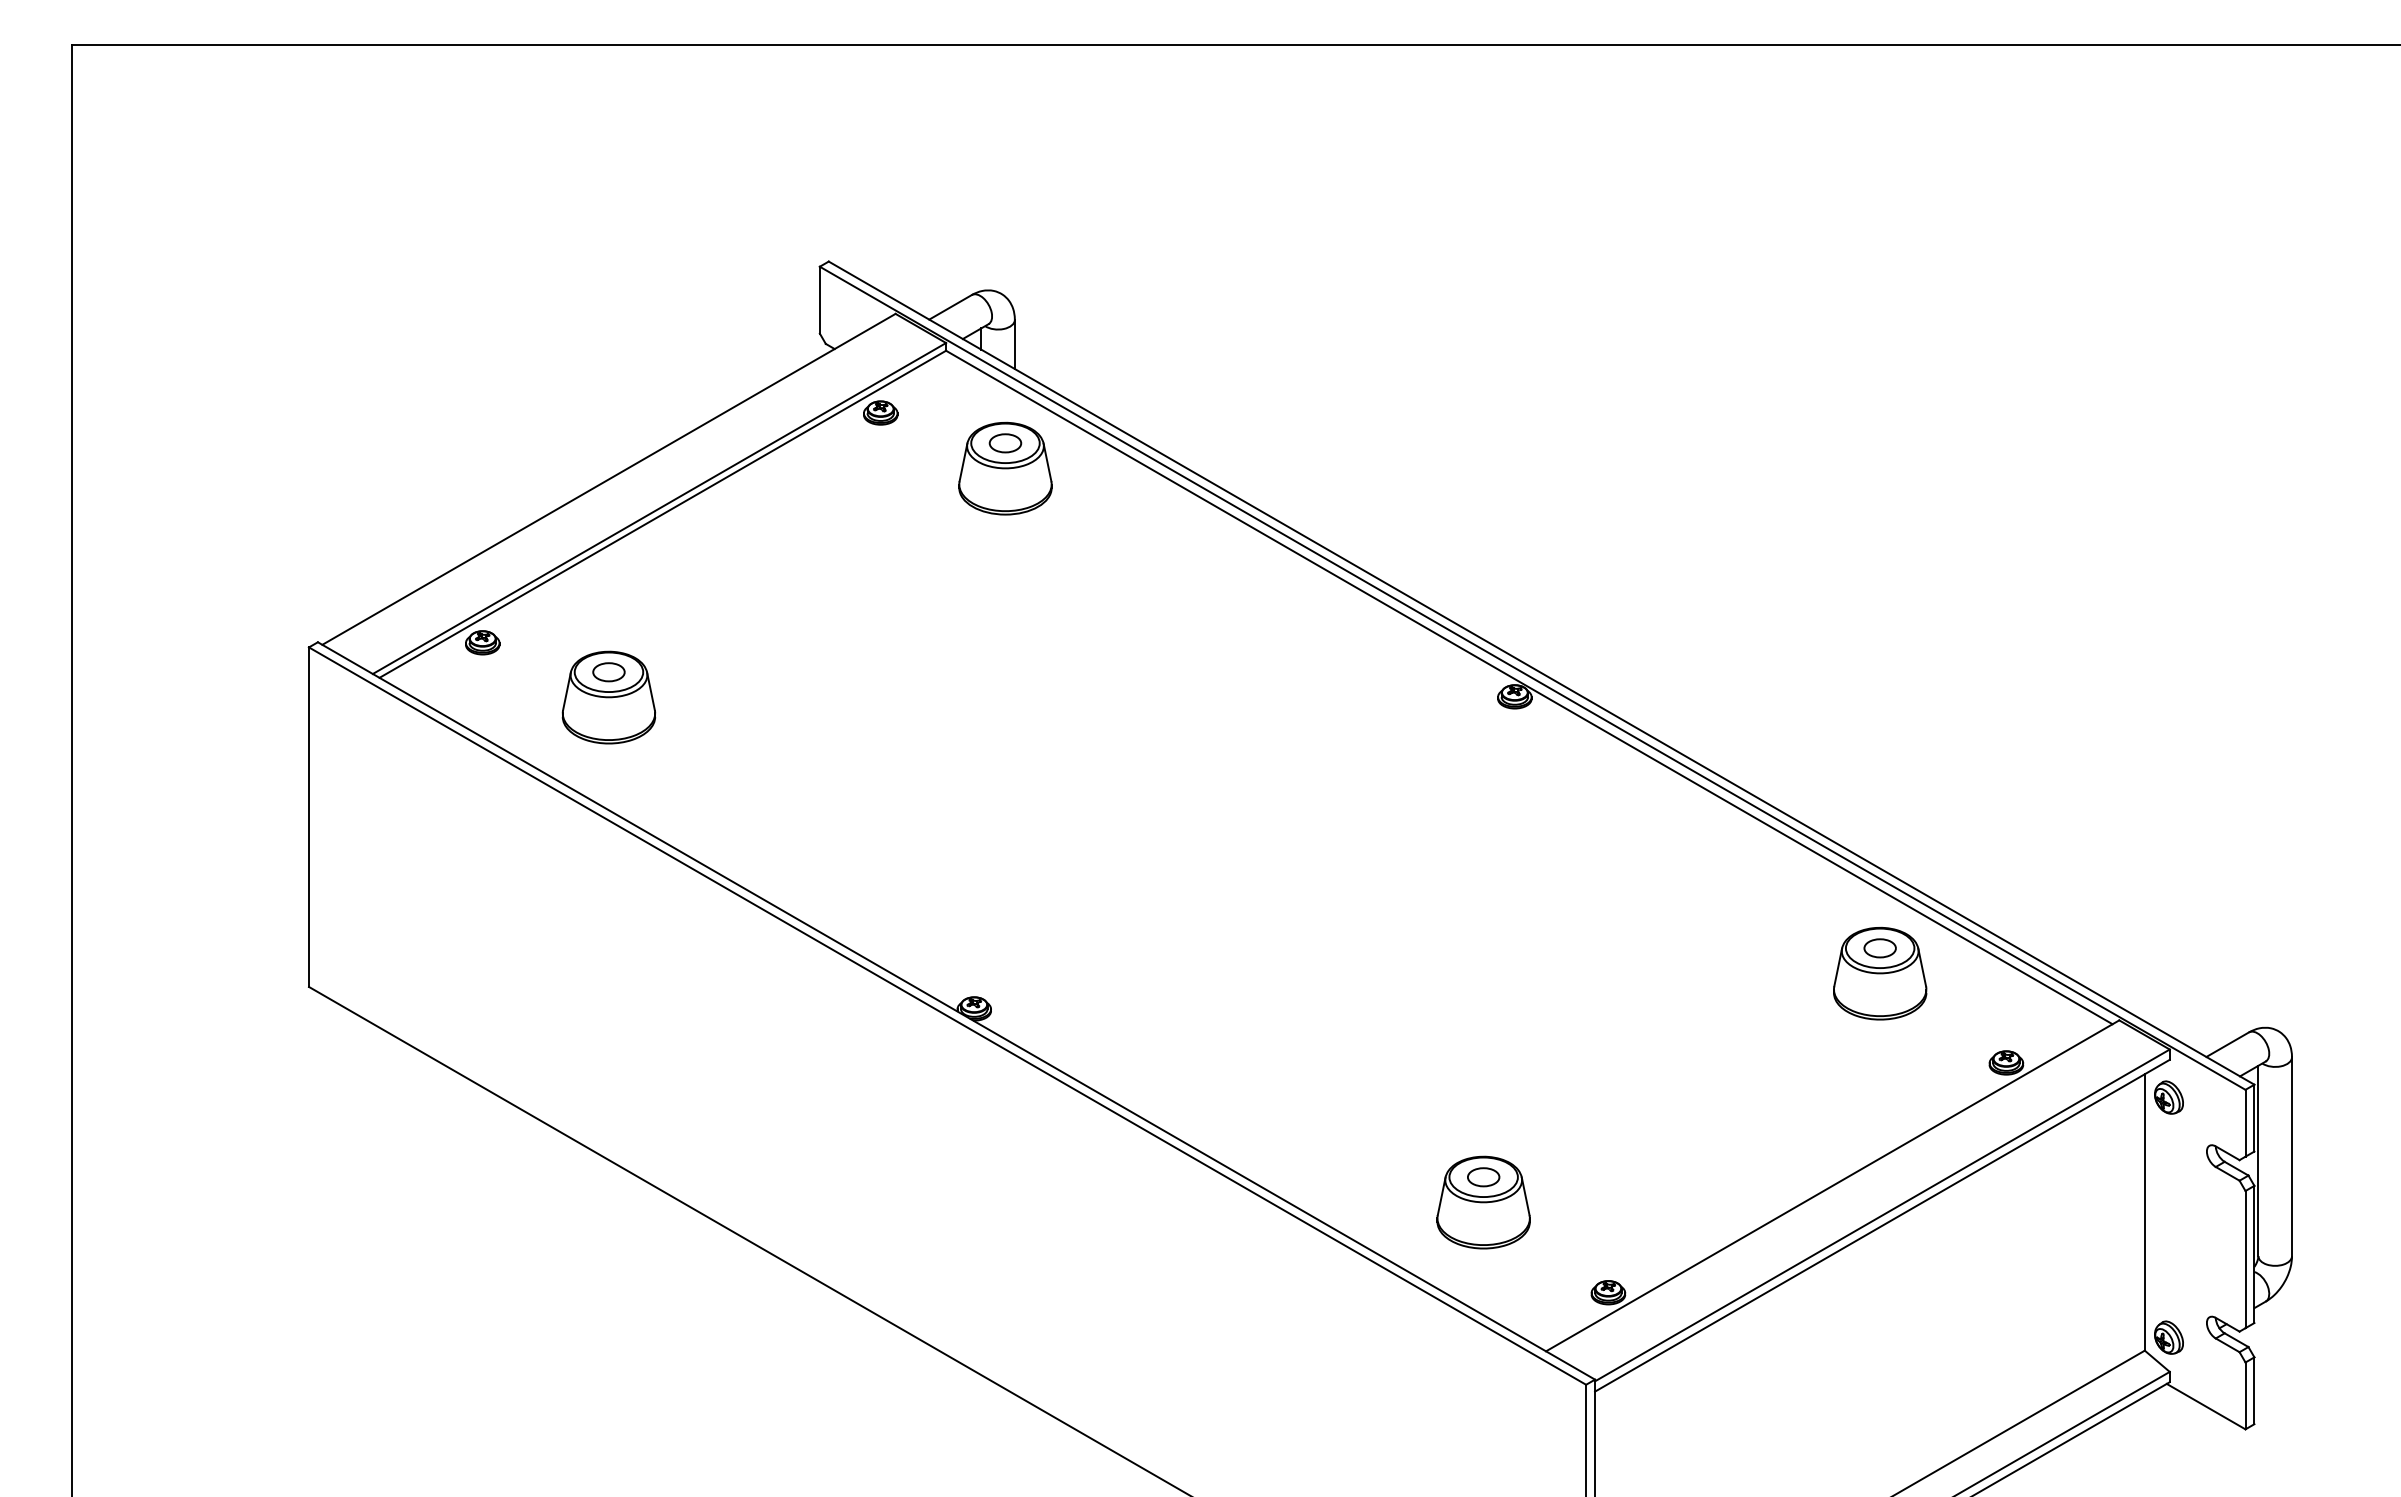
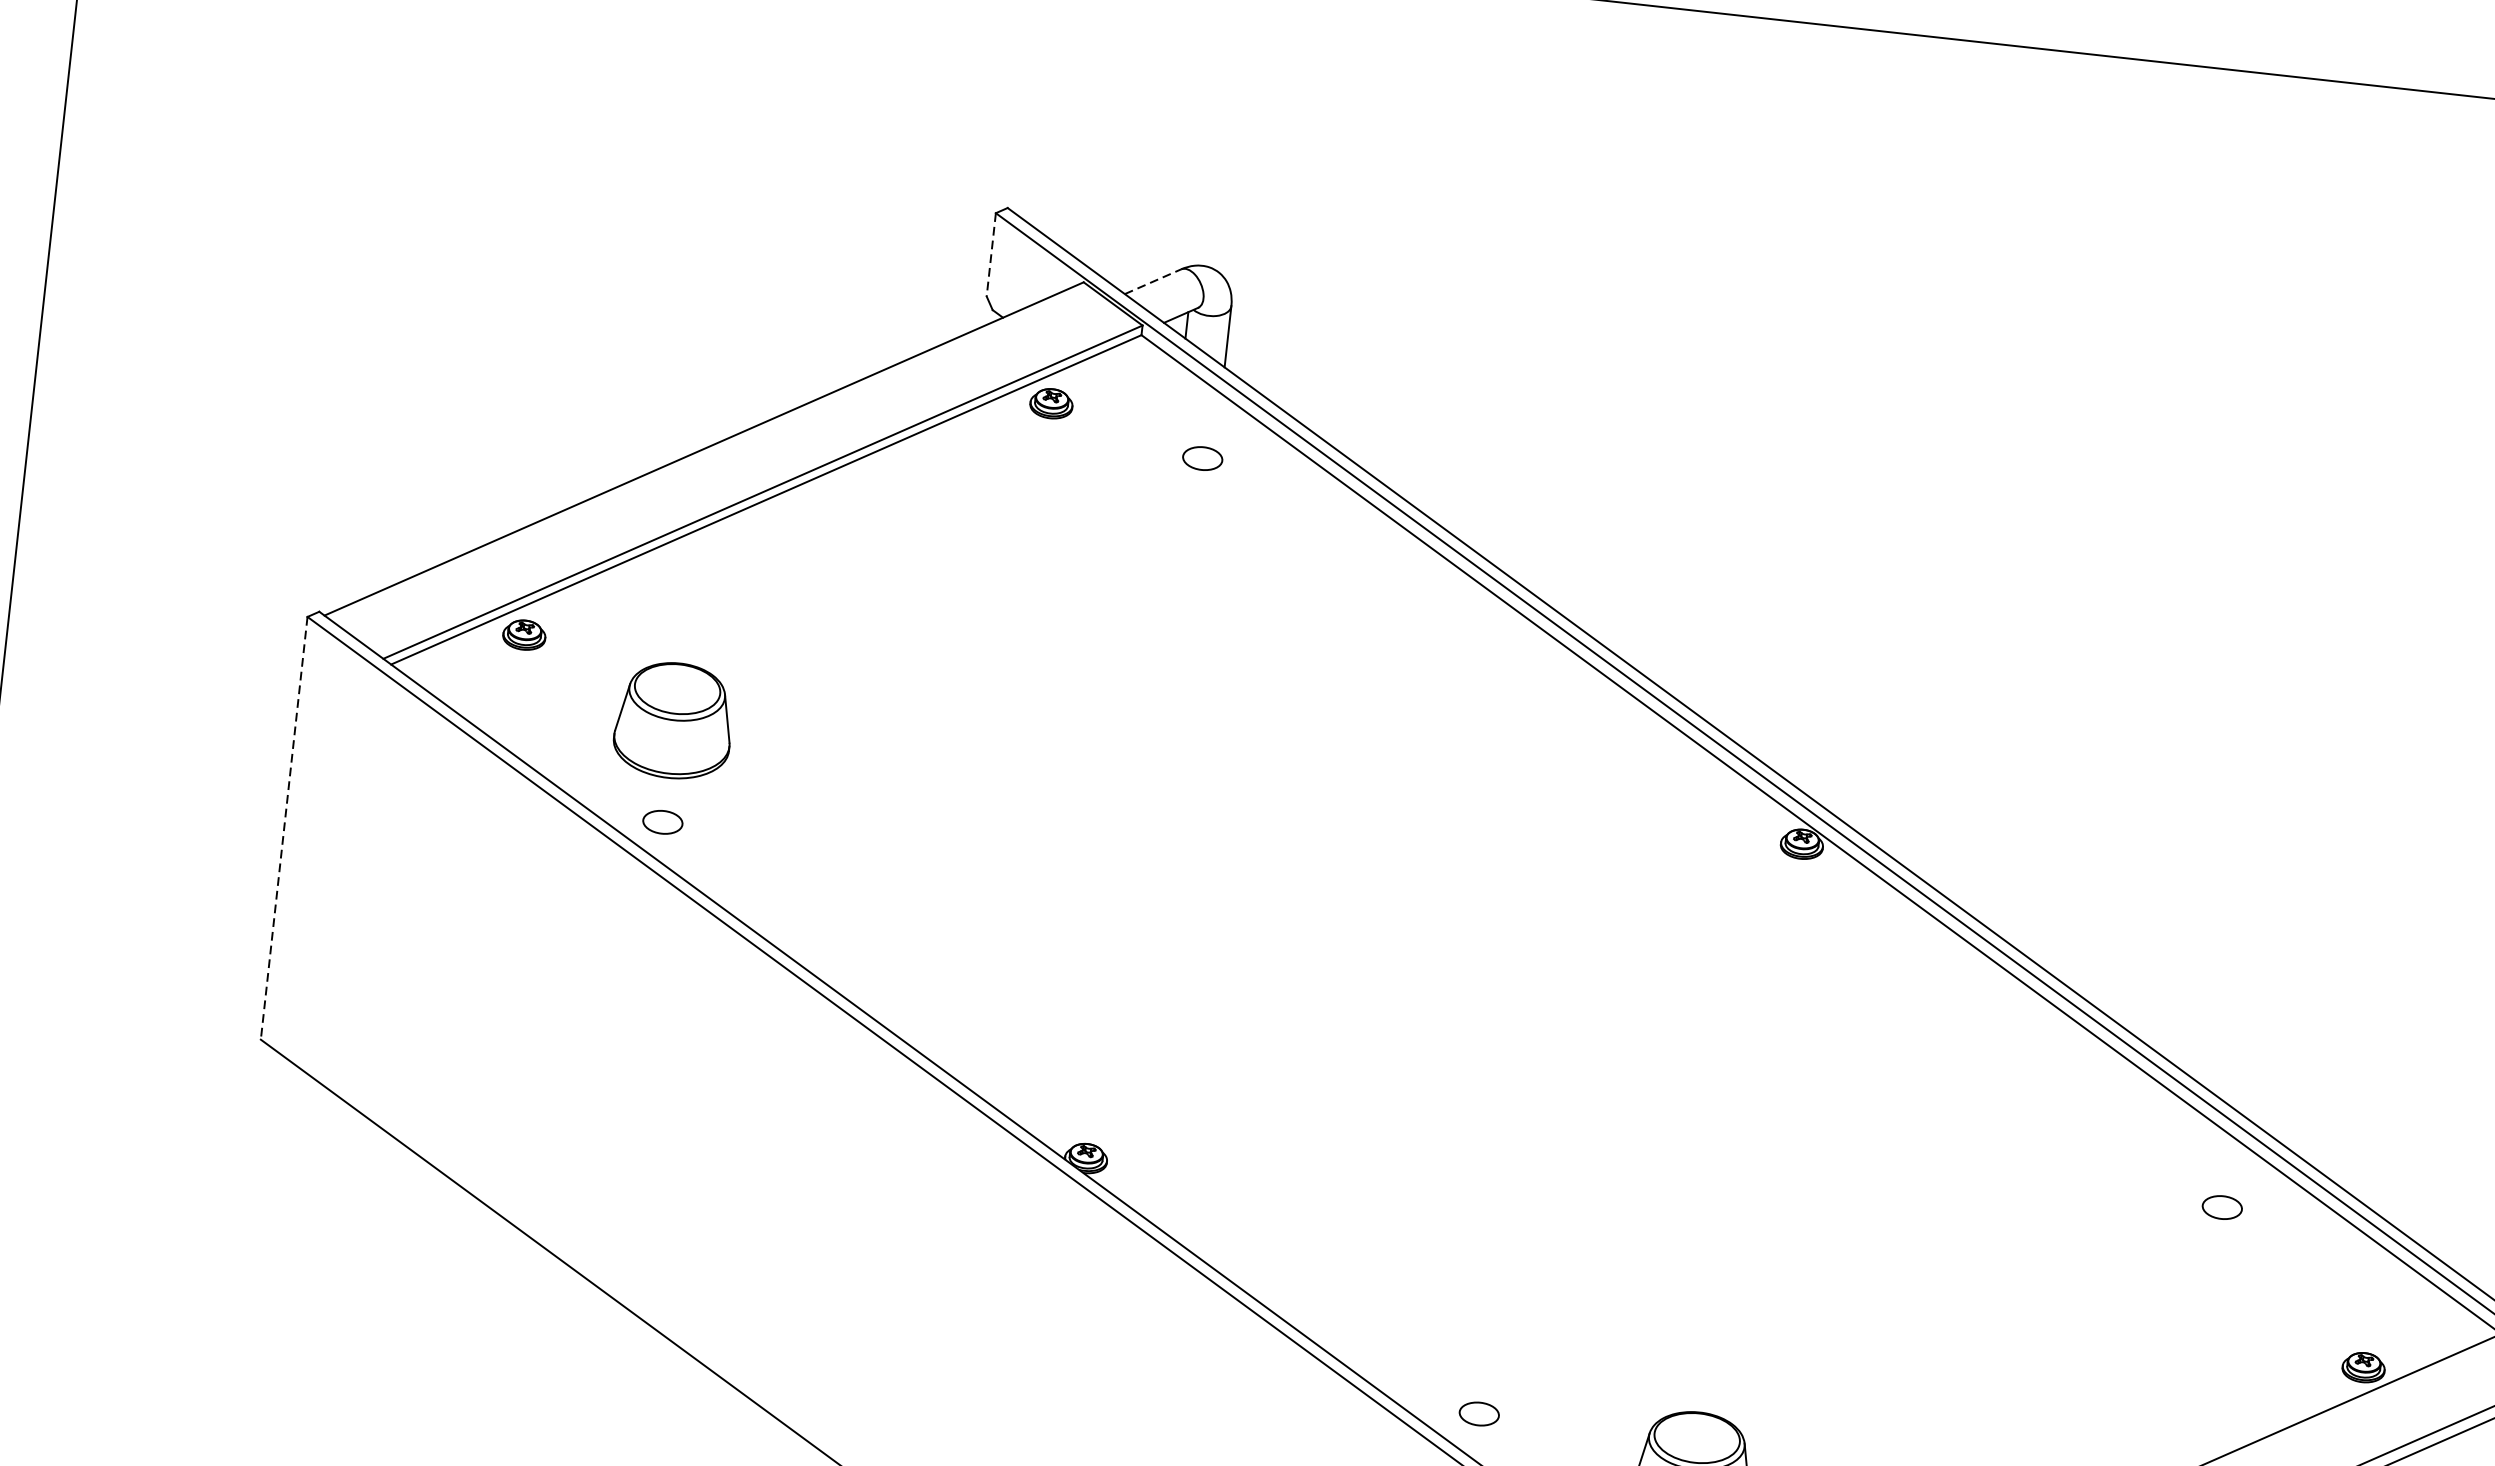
line: (819, 300) -> (990, 255), solid -> dashed
line: (950, 307) -> (1152, 281), solid -> dashed
part: (1005, 468) -> (1199, 489), removed
part: (608, 672) -> (662, 822), moved
line: (309, 817) -> (284, 828), solid -> dashed
part: (1880, 973) -> (2219, 1238), removed
part: (1483, 1177) -> (1479, 1414), moved

